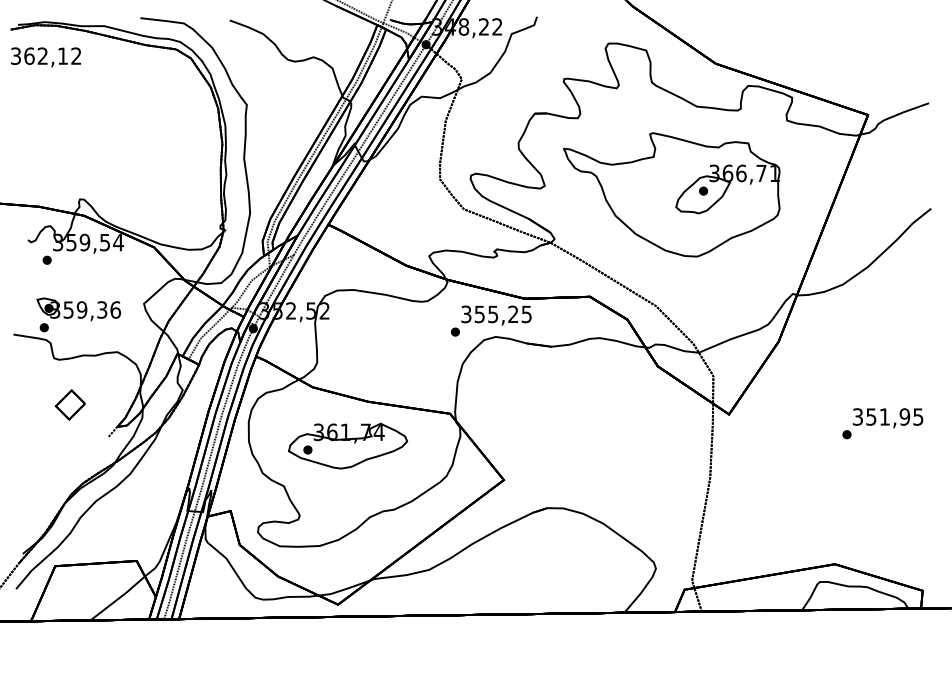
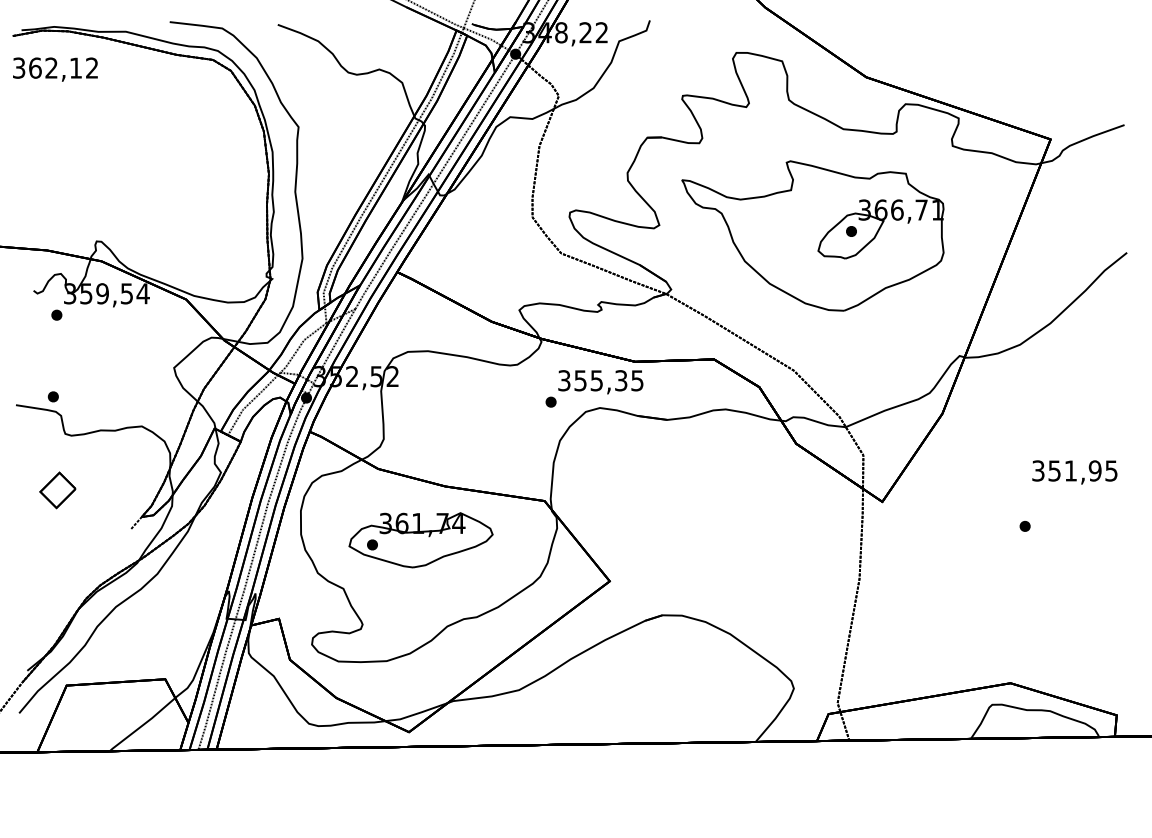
part: (79, 309) -> (95, 374), removed
text: (513, 314) -> (621, 380), 355,25 -> 355,35
part: (70, 405) -> (57, 490), moved
text: (887, 418) -> (1074, 472), moved

